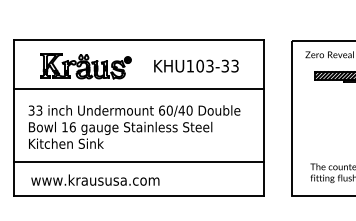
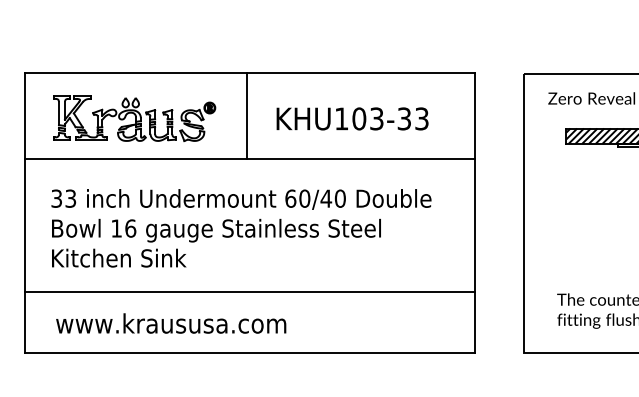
line: (137, 64) -> (246, 115), added
part: (85, 66) -> (133, 119), moved

